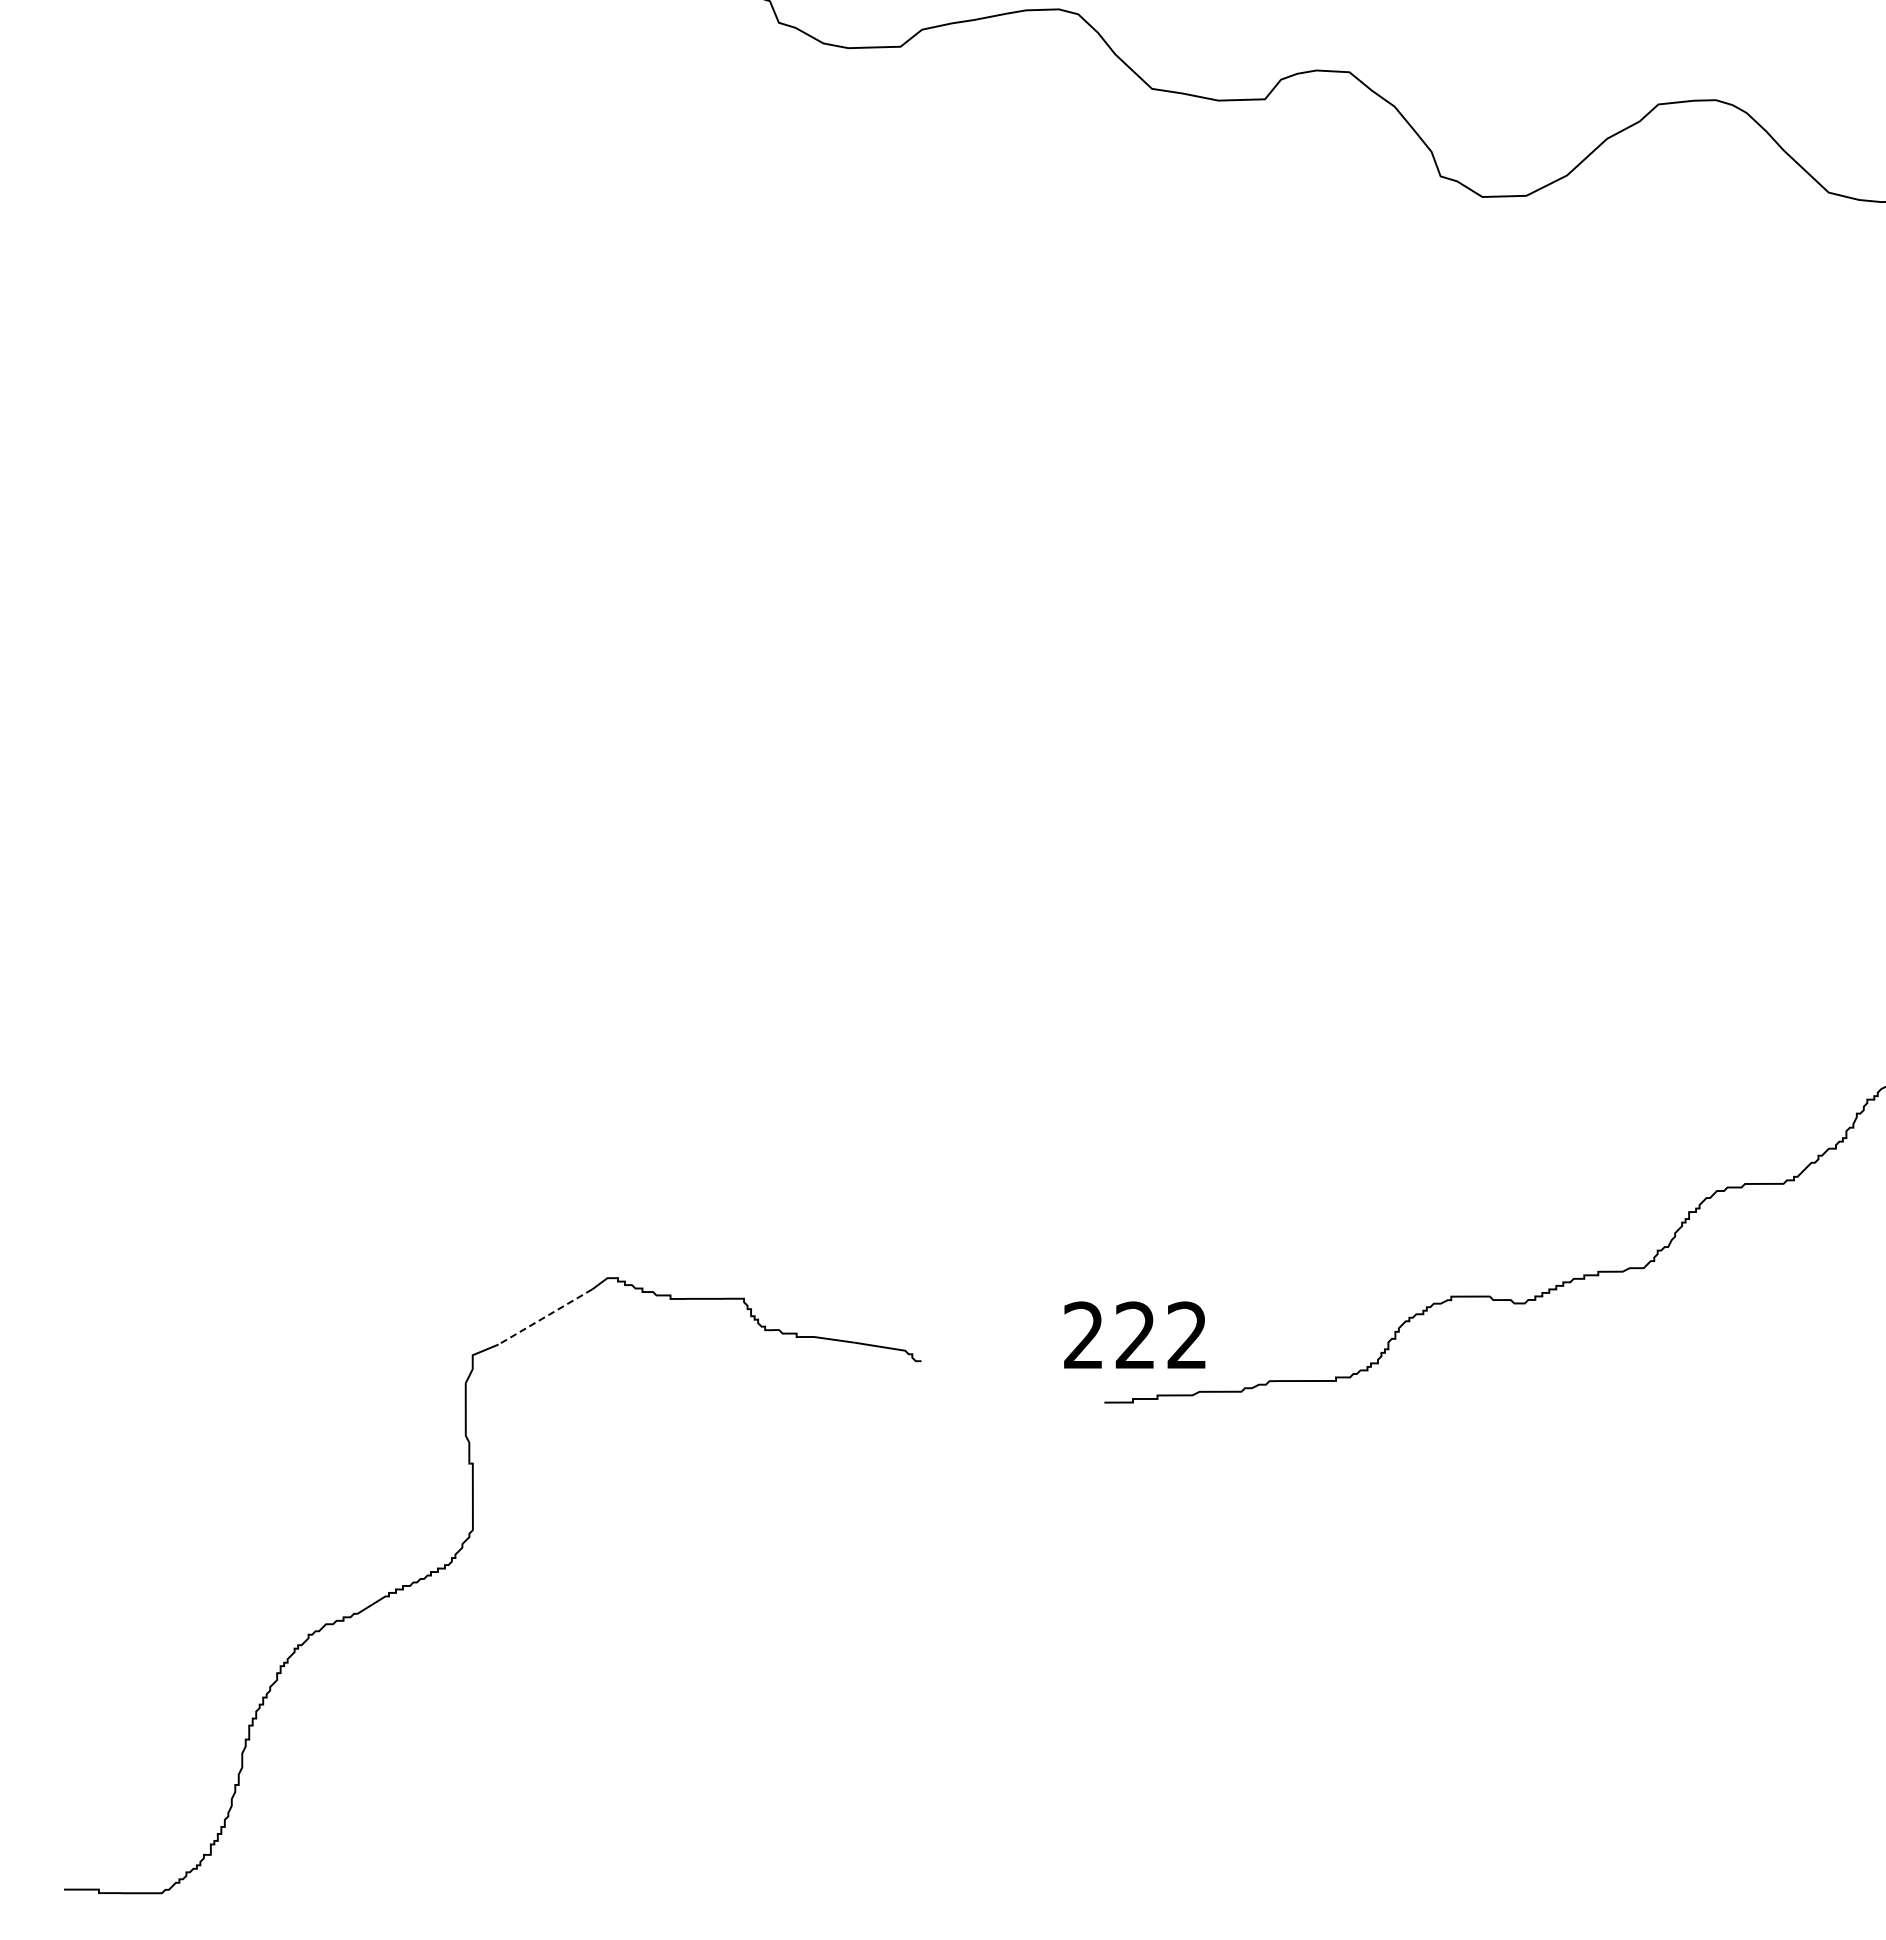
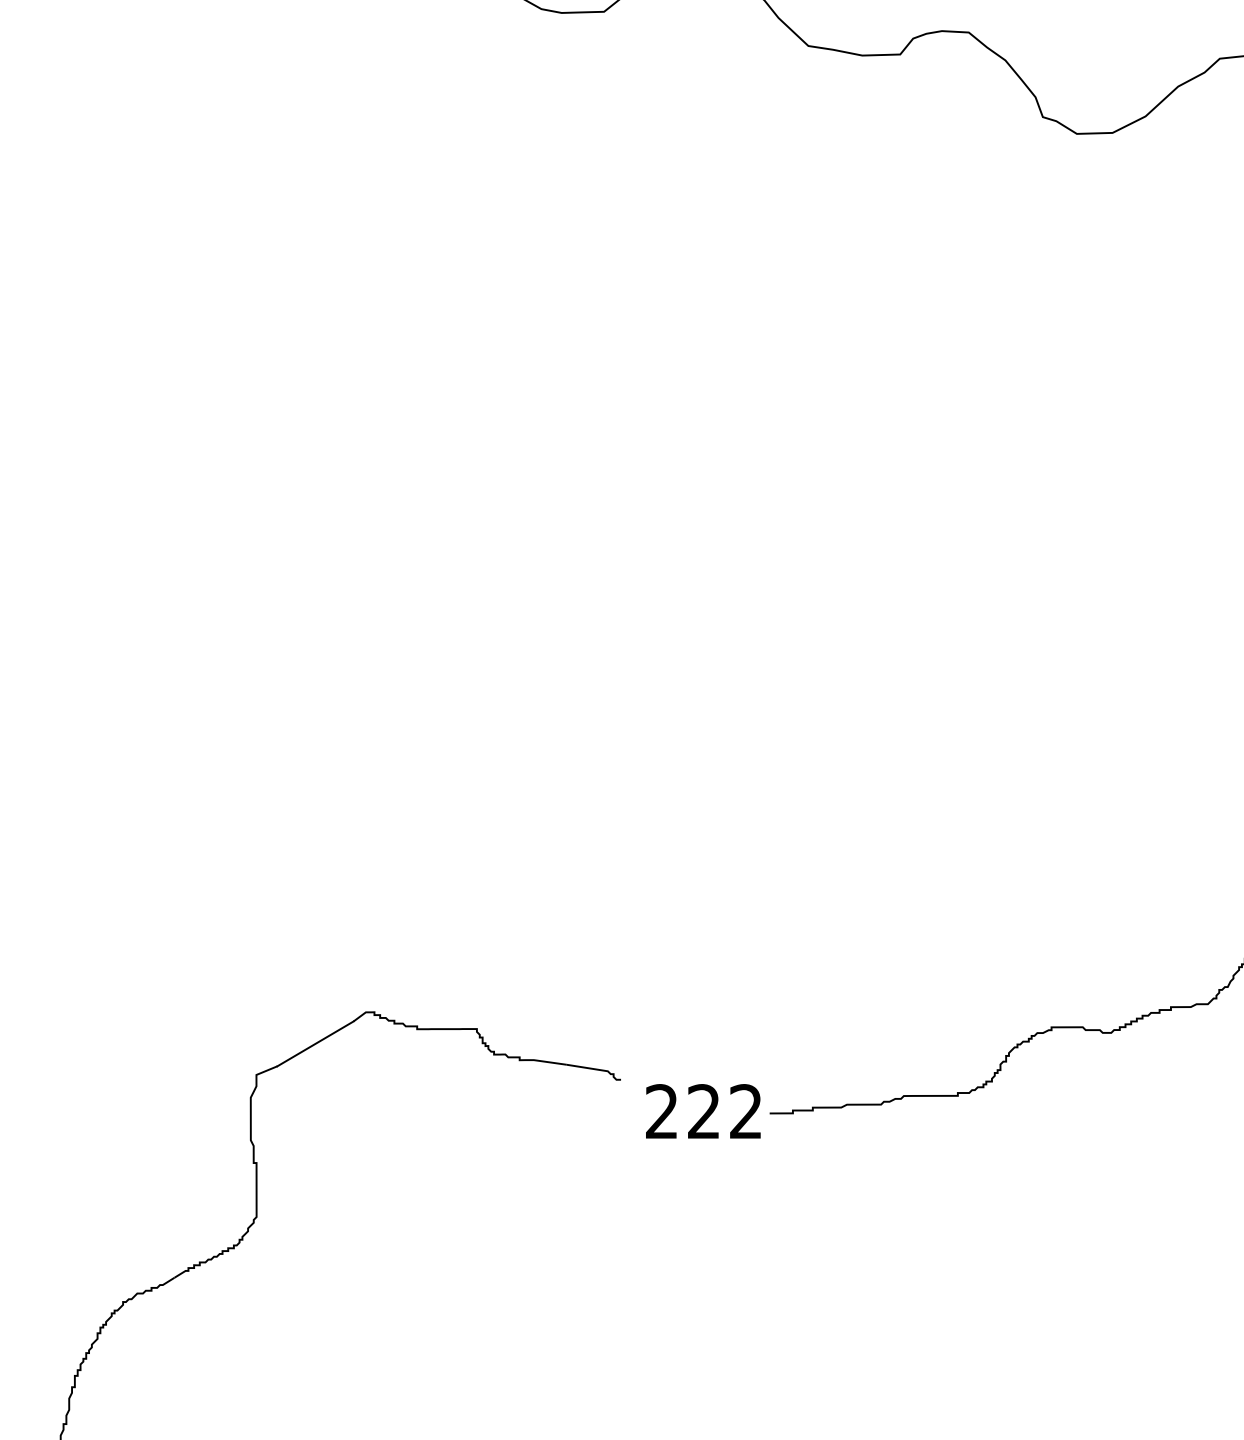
line: (544, 1317) -> (314, 1044), dashed -> solid
text: (1134, 1334) -> (703, 1110), moved

